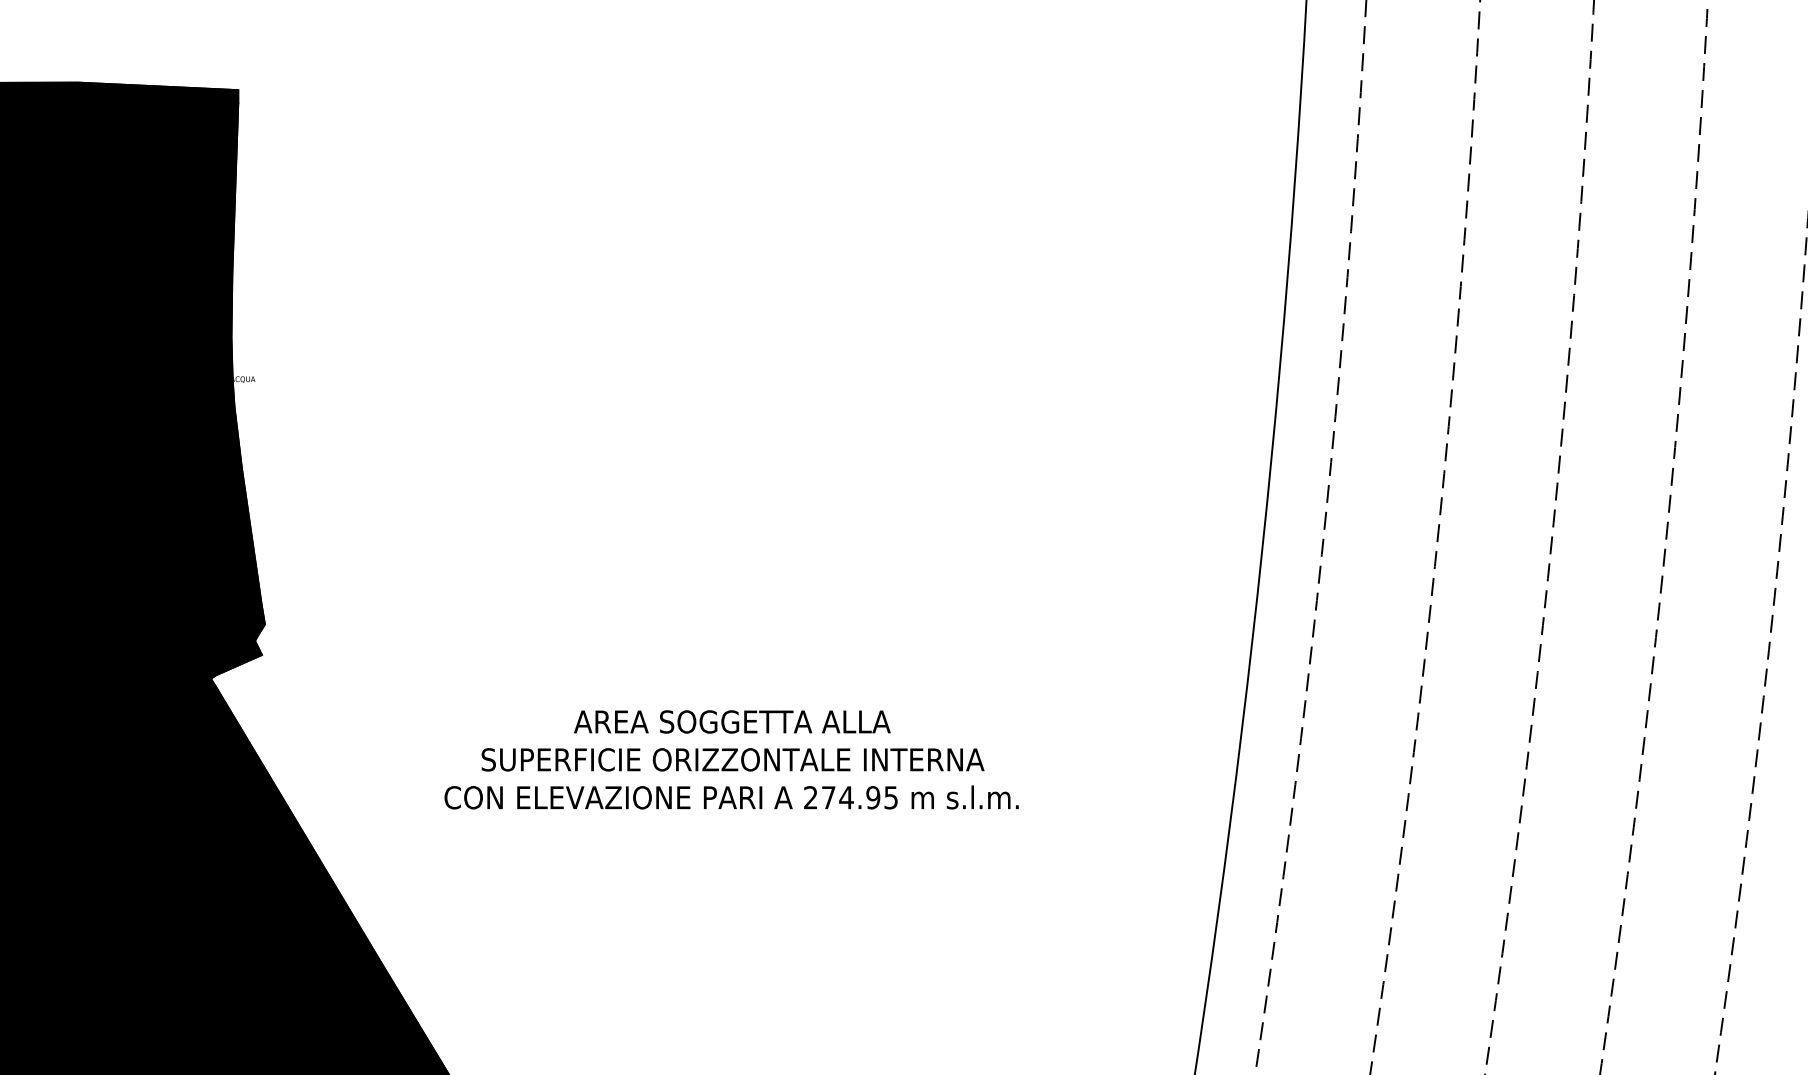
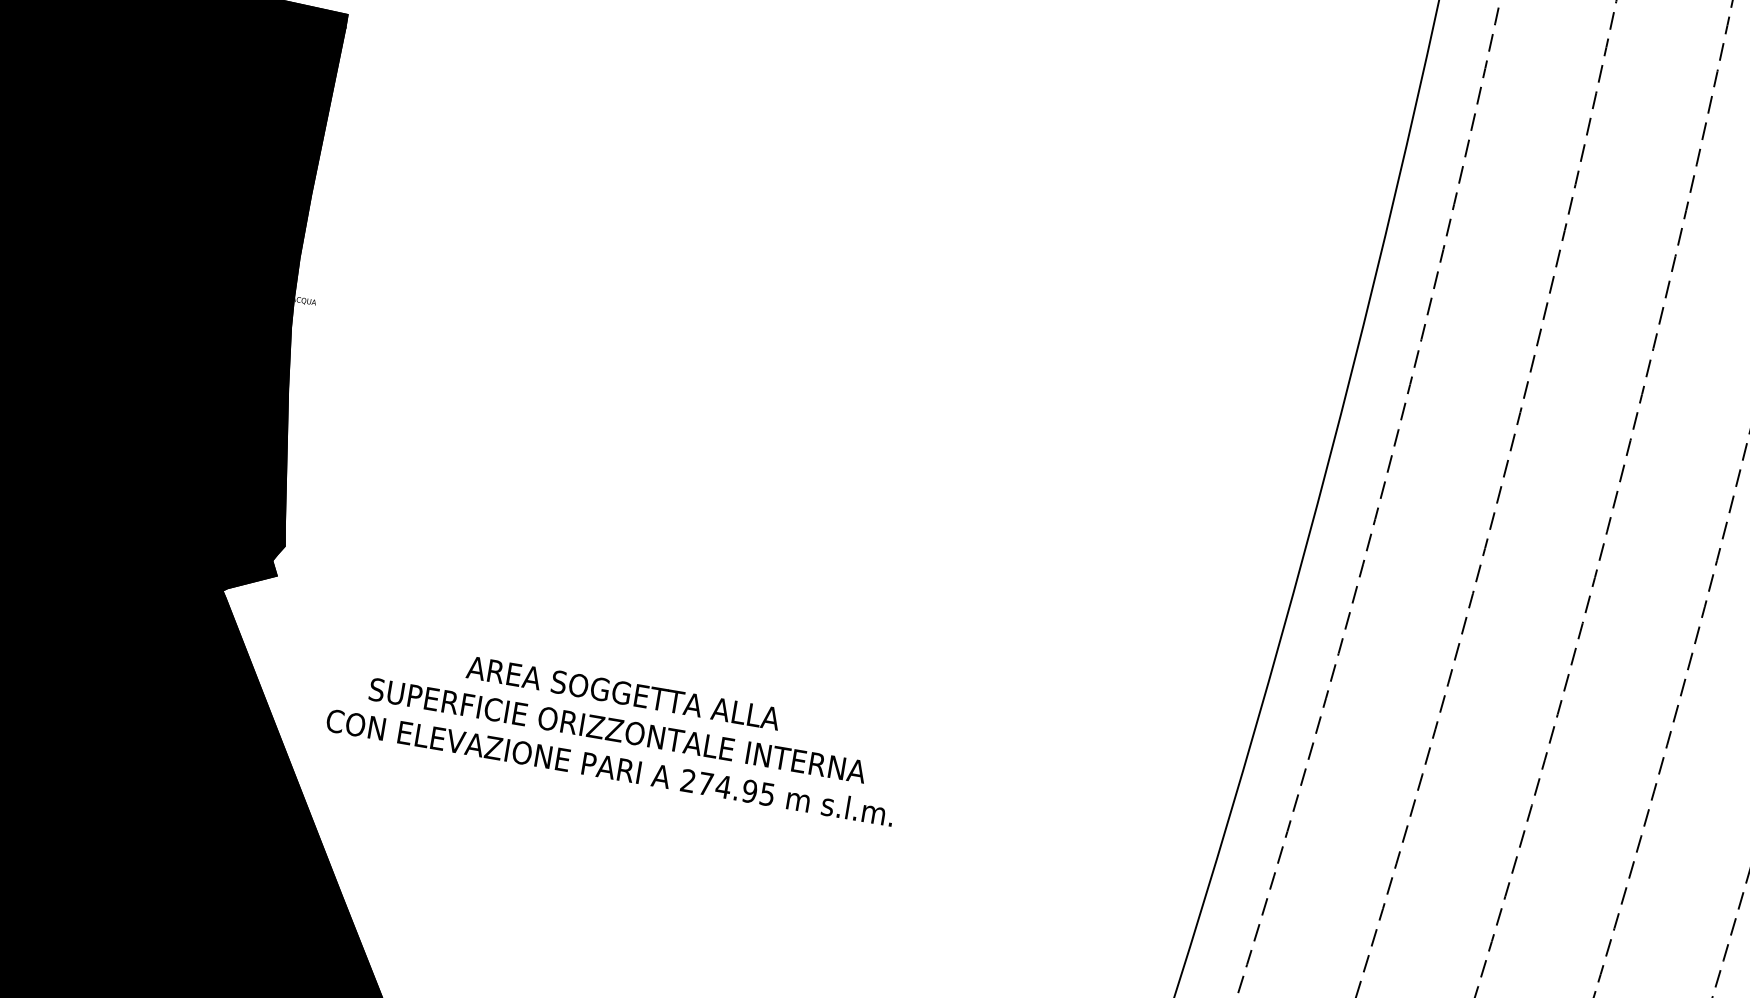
text: (731, 759) -> (616, 730), moved

